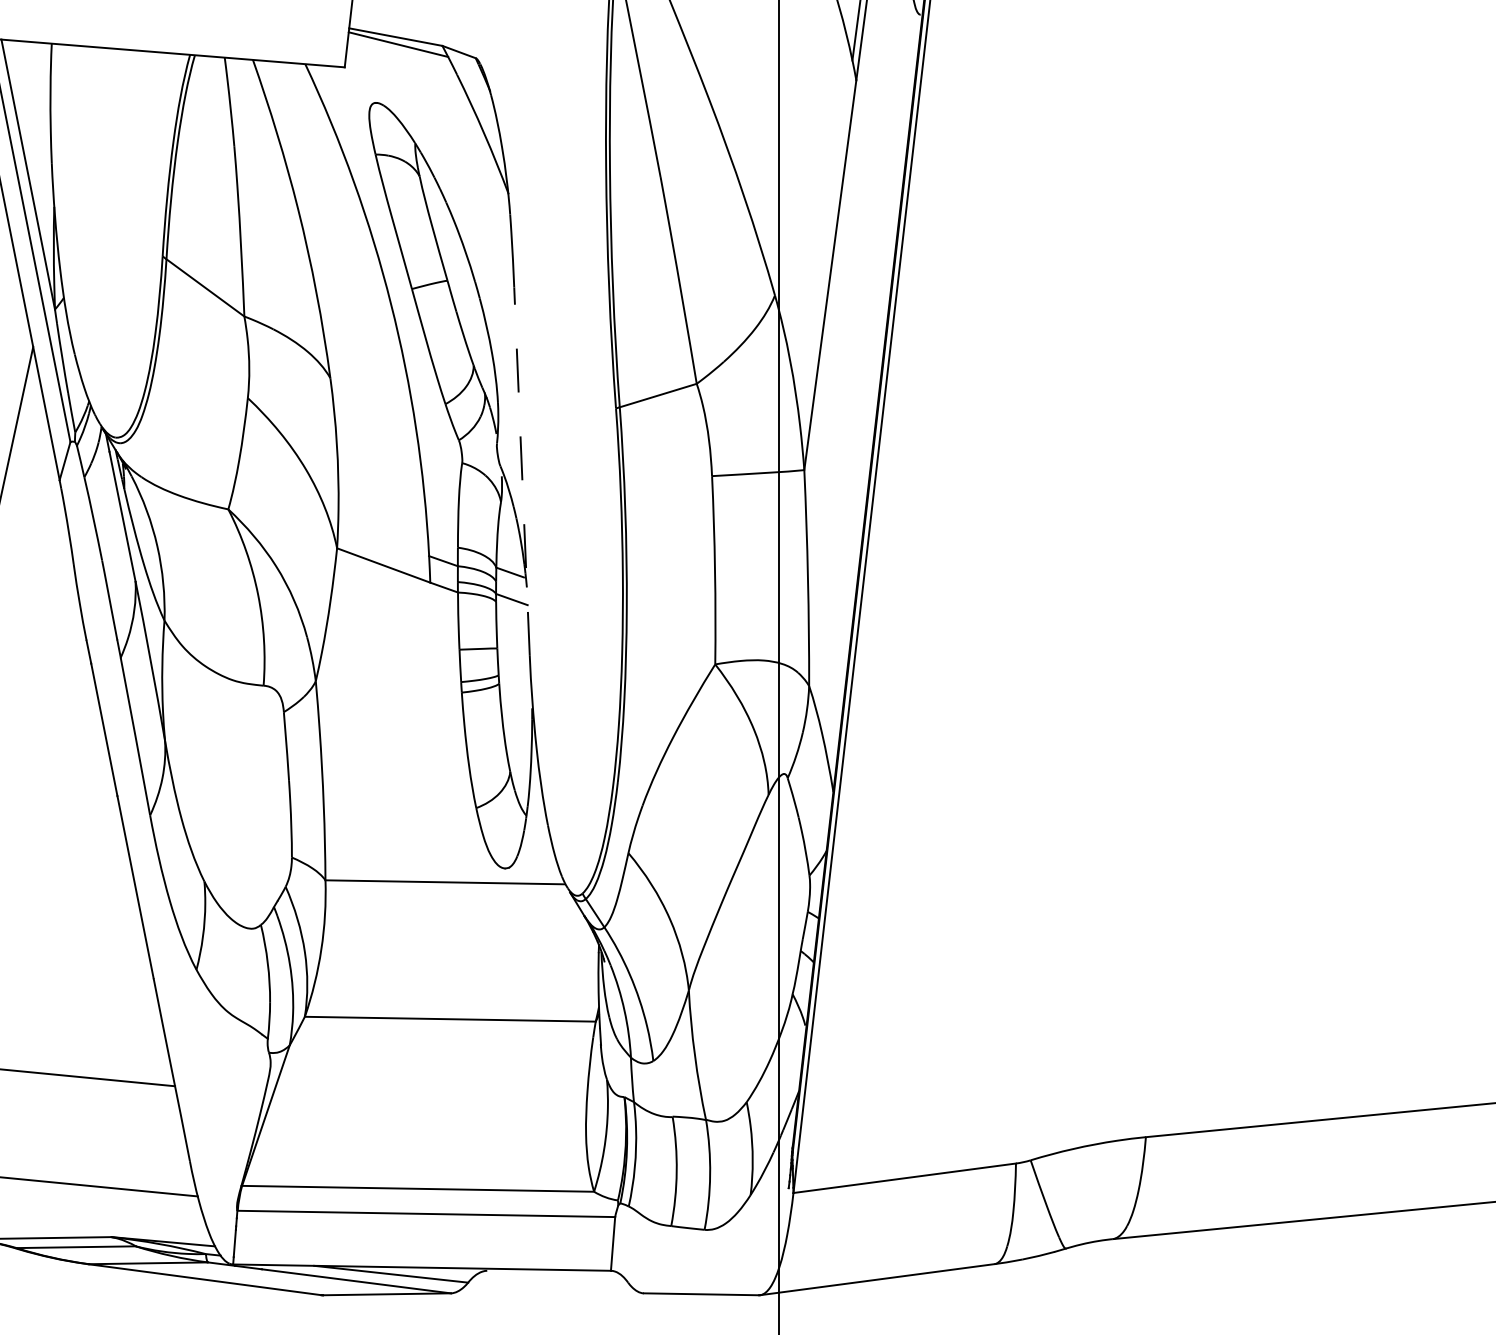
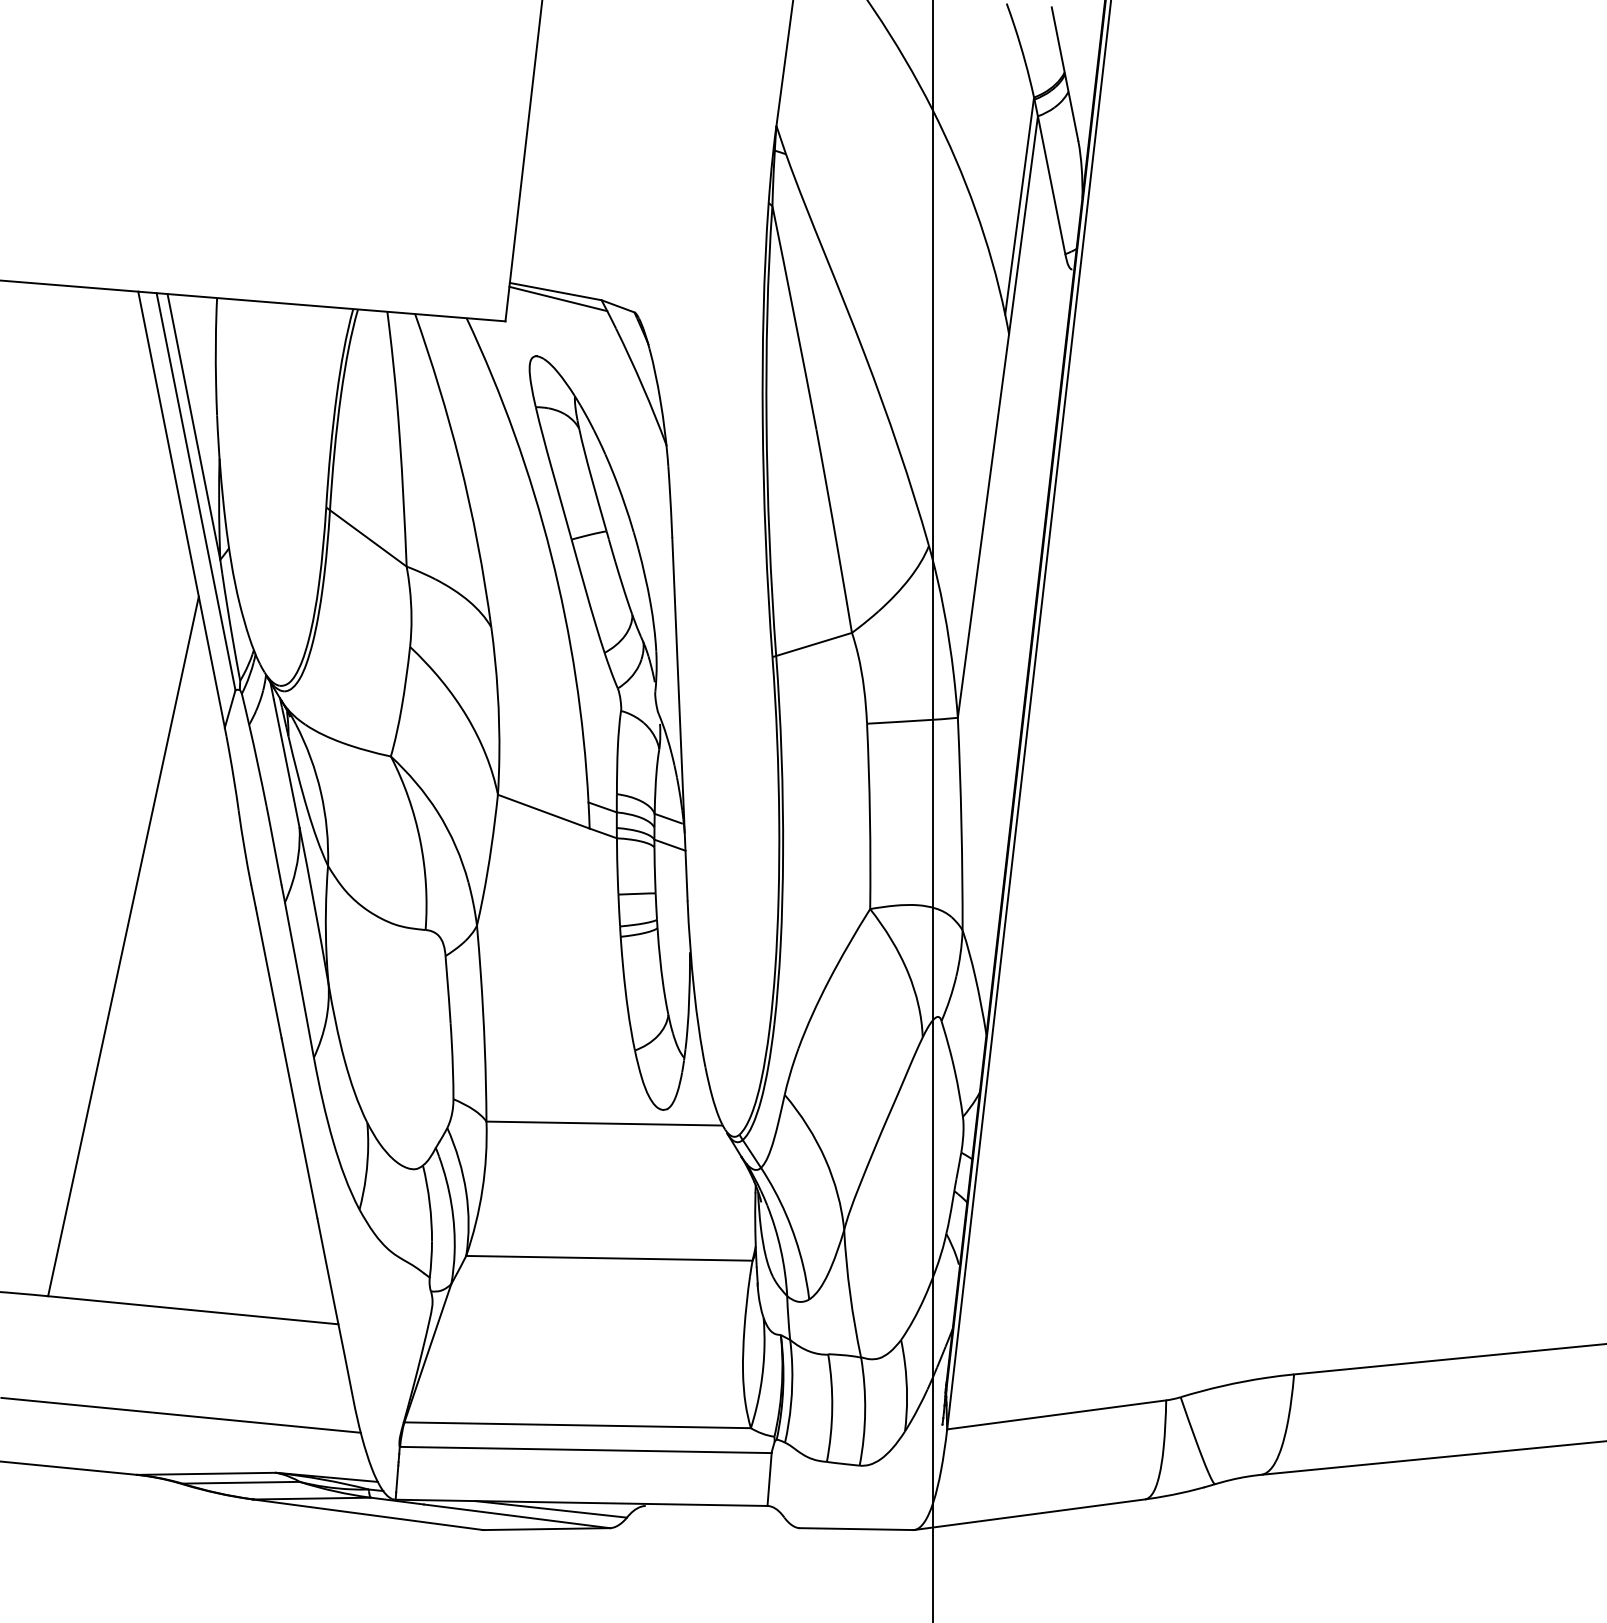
line: (521, 470) -> (679, 718), dashed -> solid

